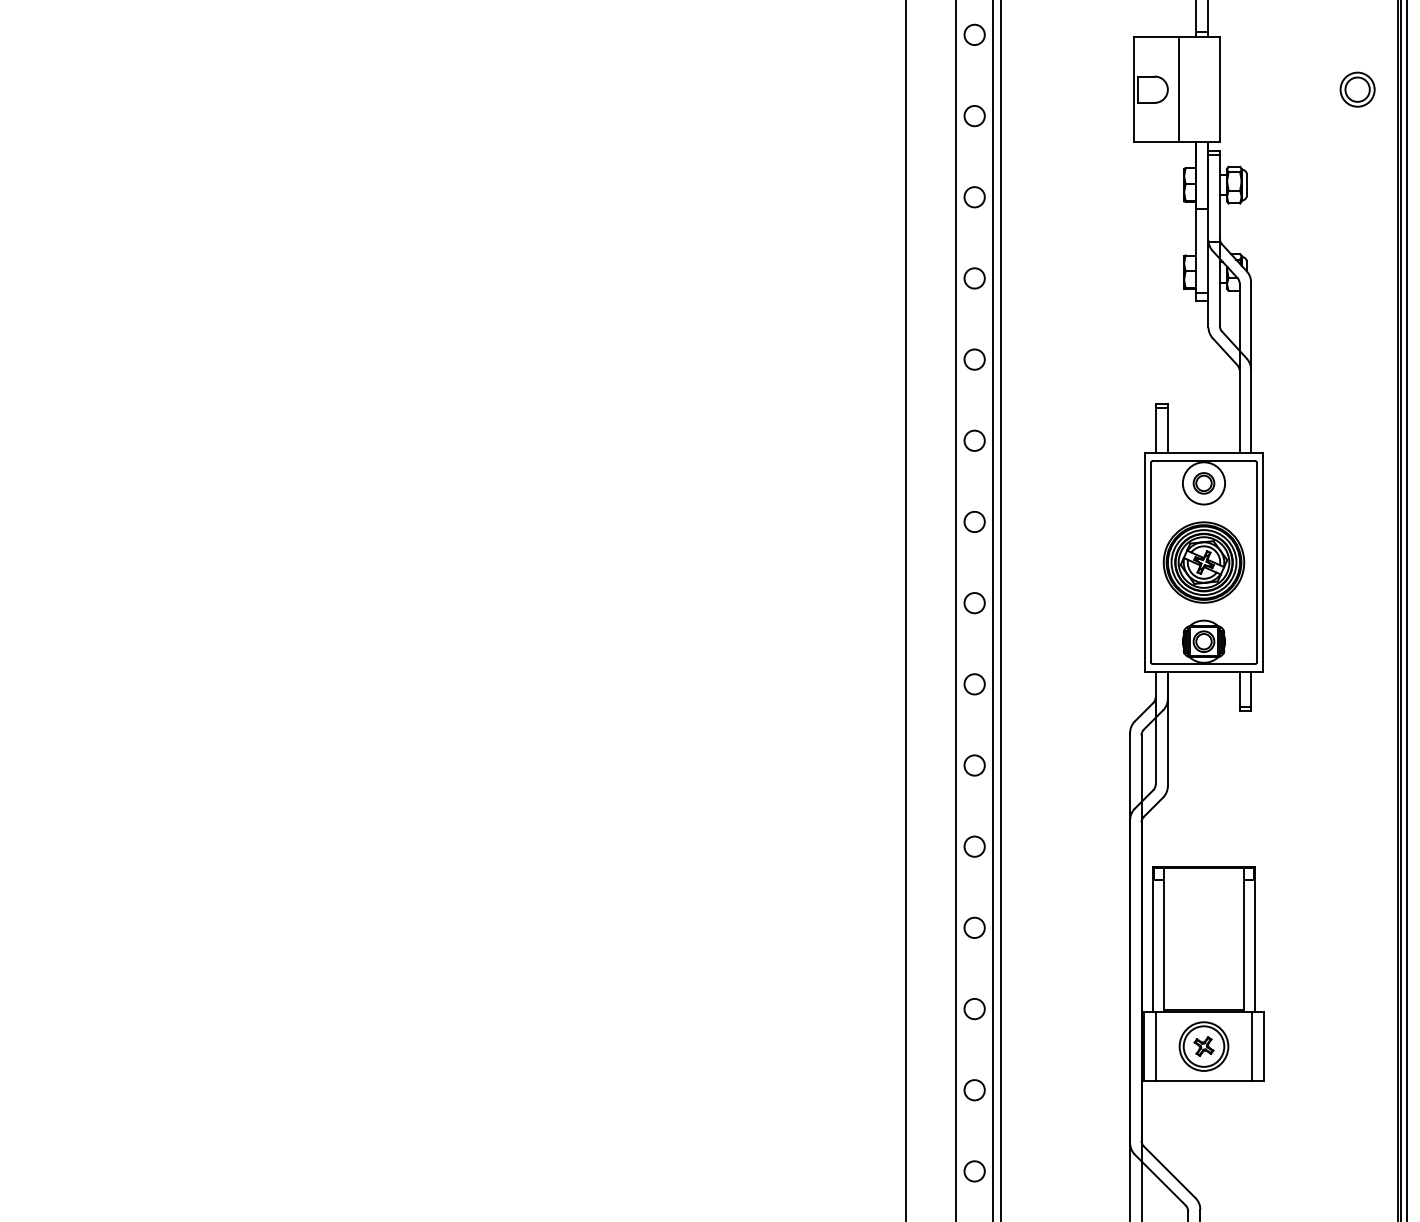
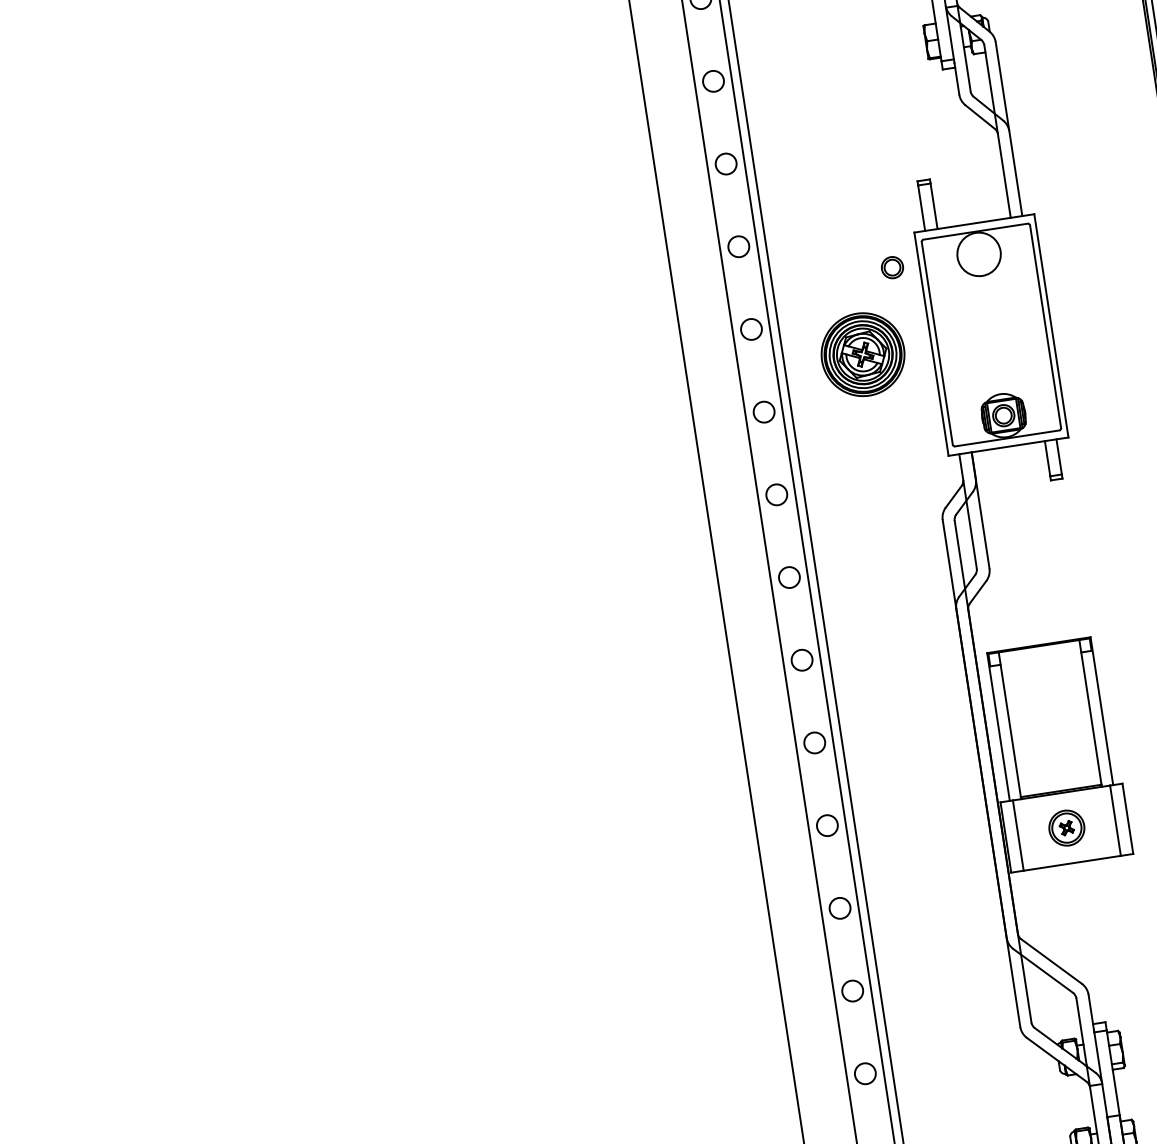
part: (1203, 483) -> (892, 267), moved
part: (1203, 562) -> (862, 354), moved
part: (1203, 1046) -> (1066, 828), size x0.7

